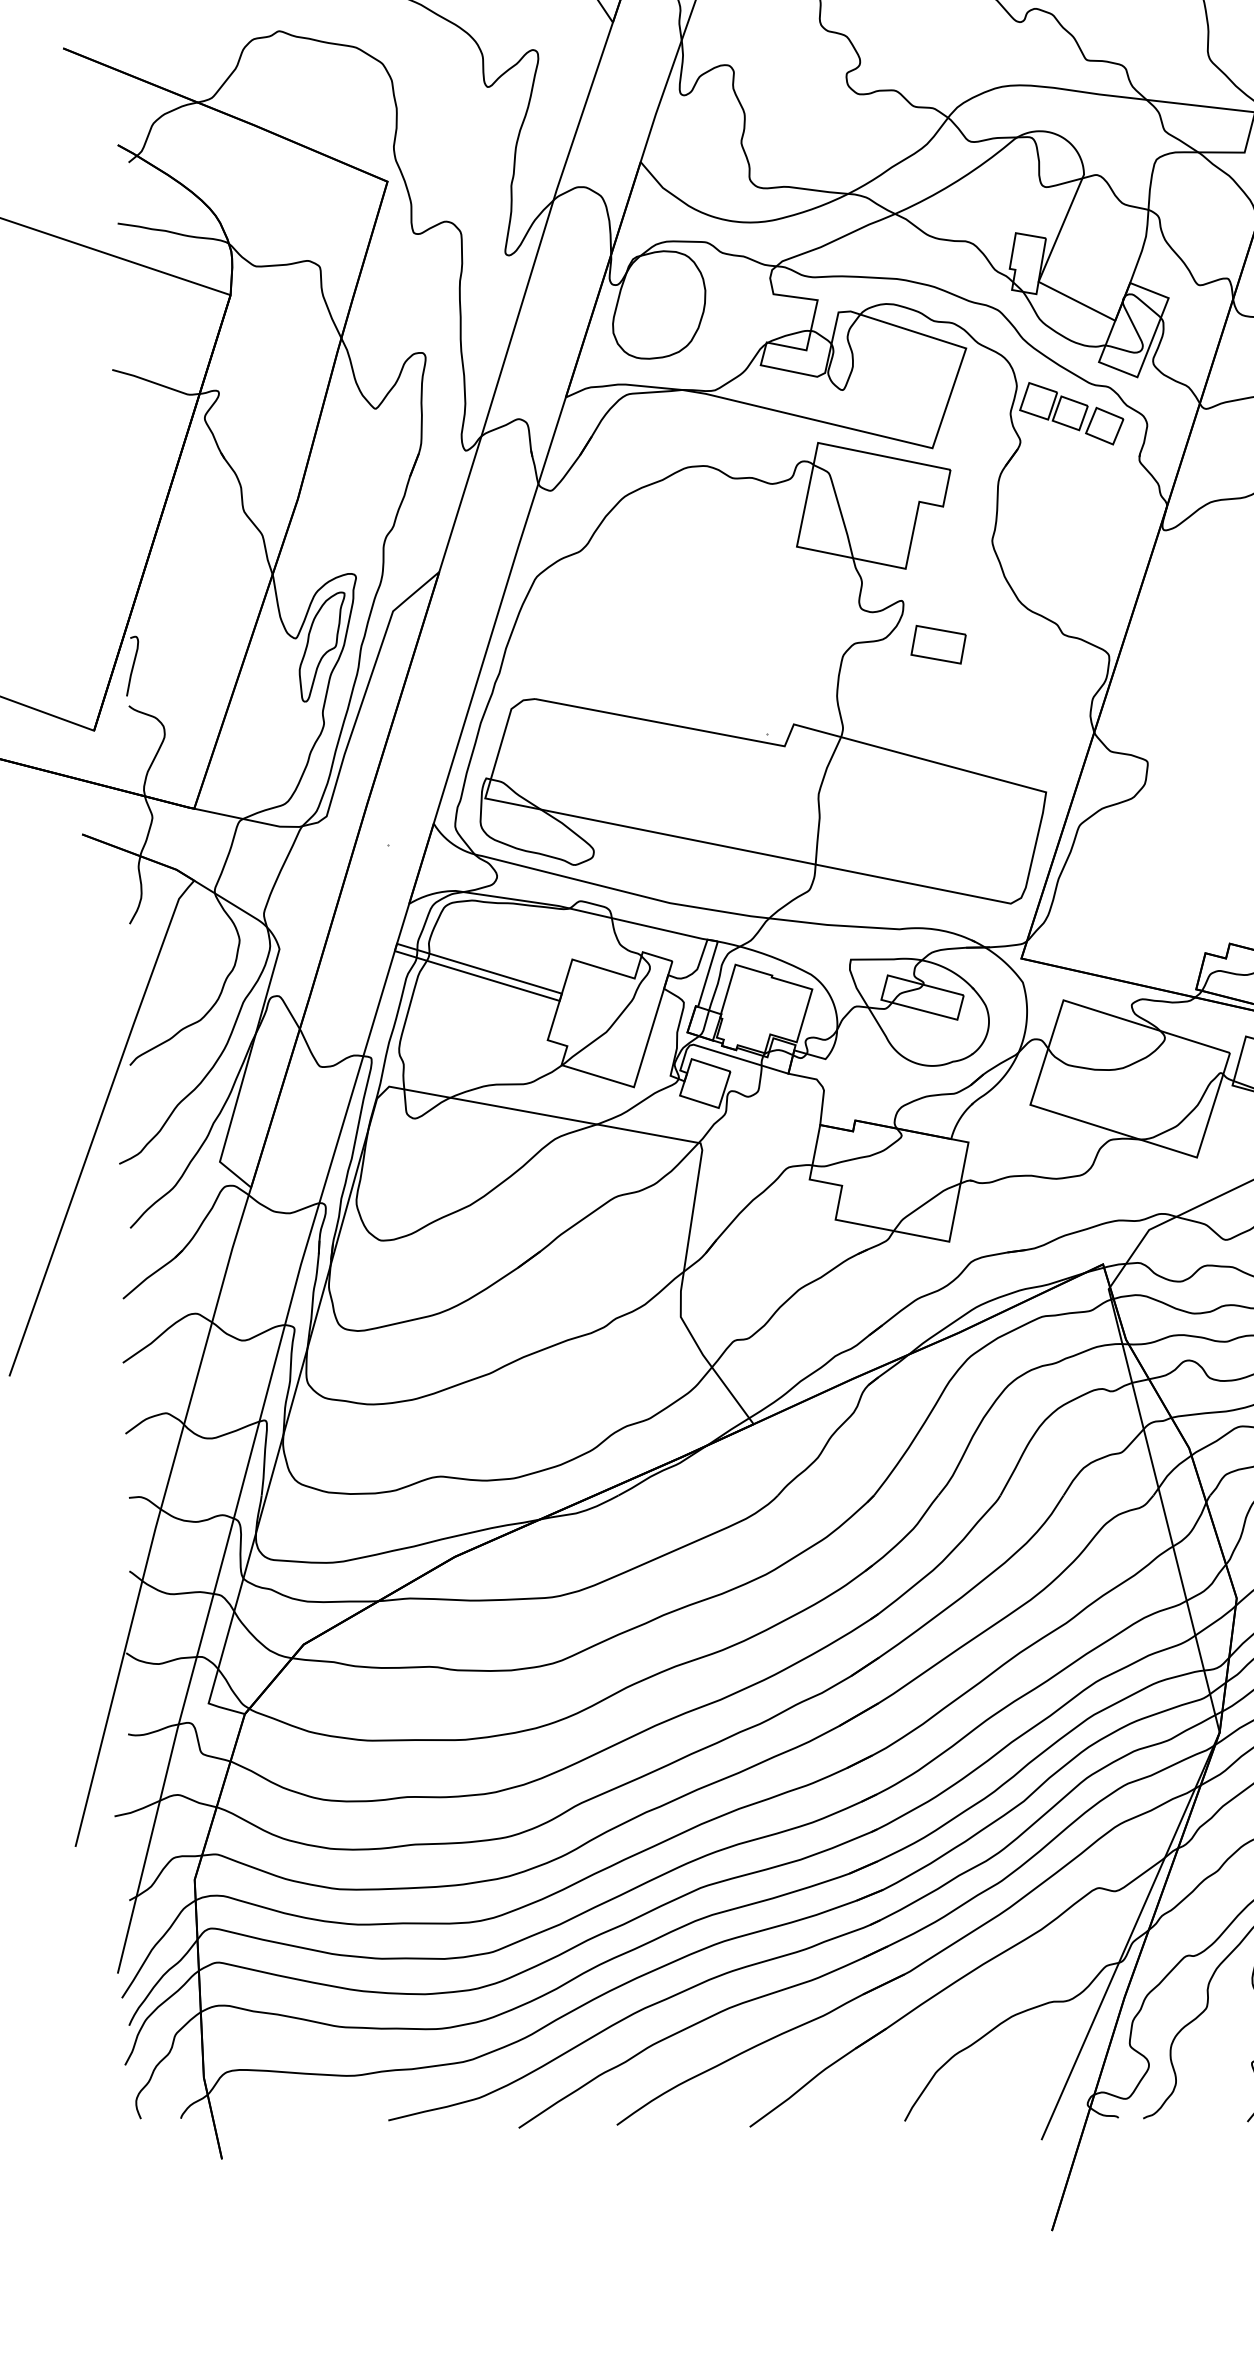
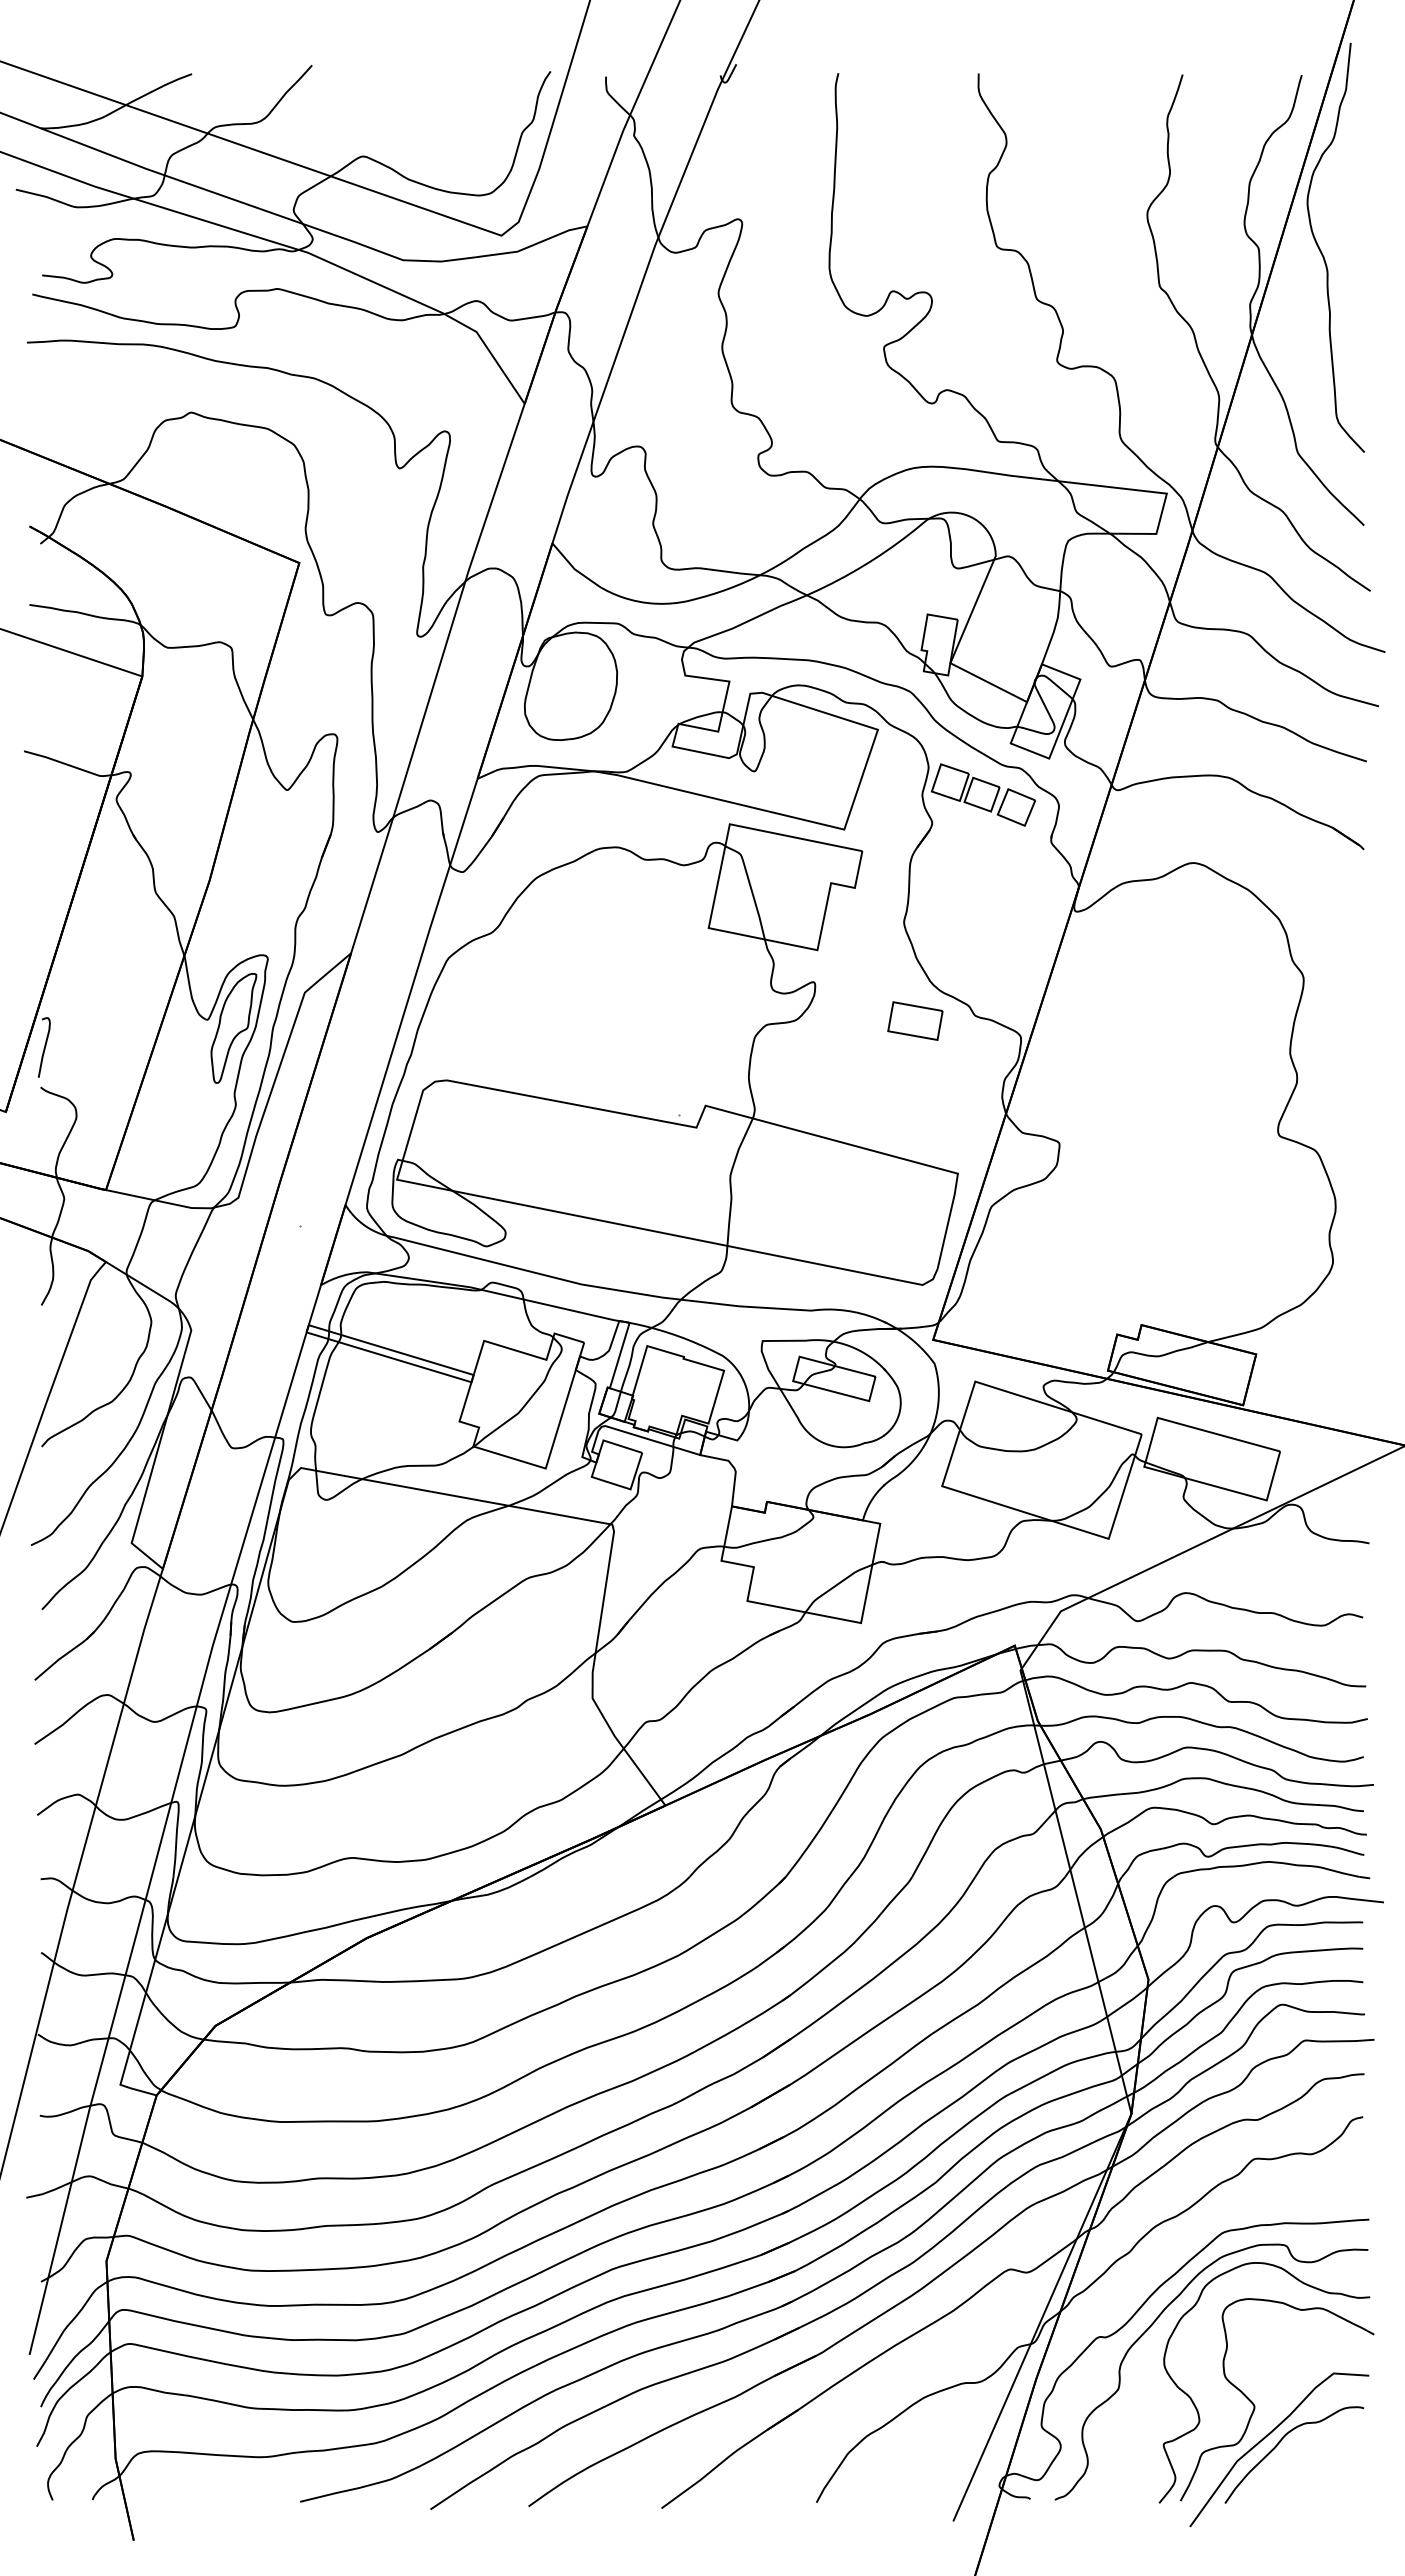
part: (938, 644) -> (915, 1020), moved

